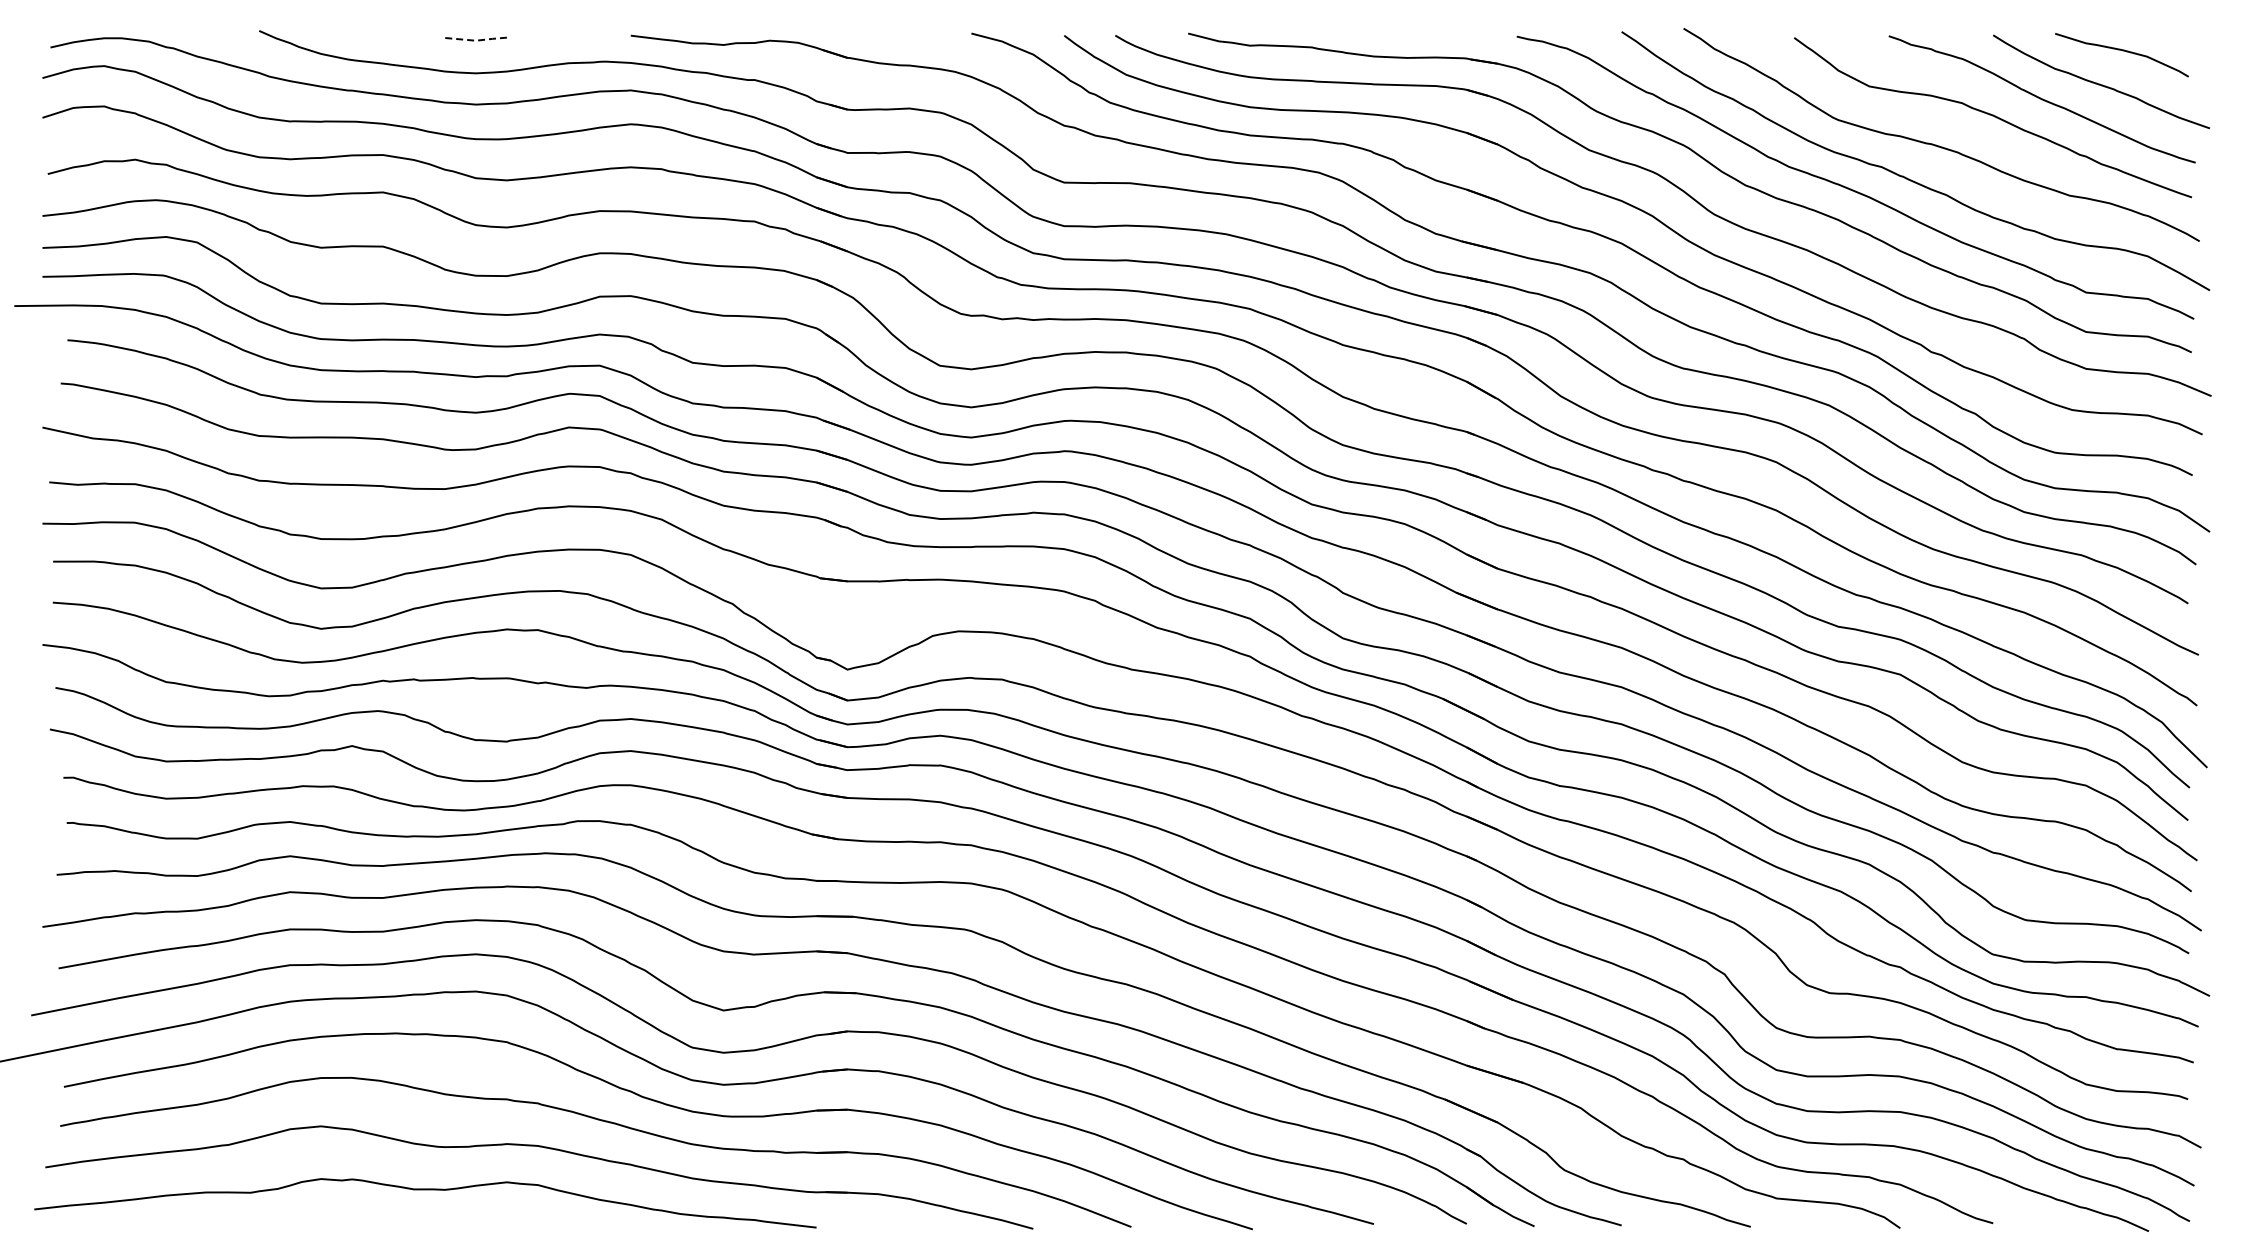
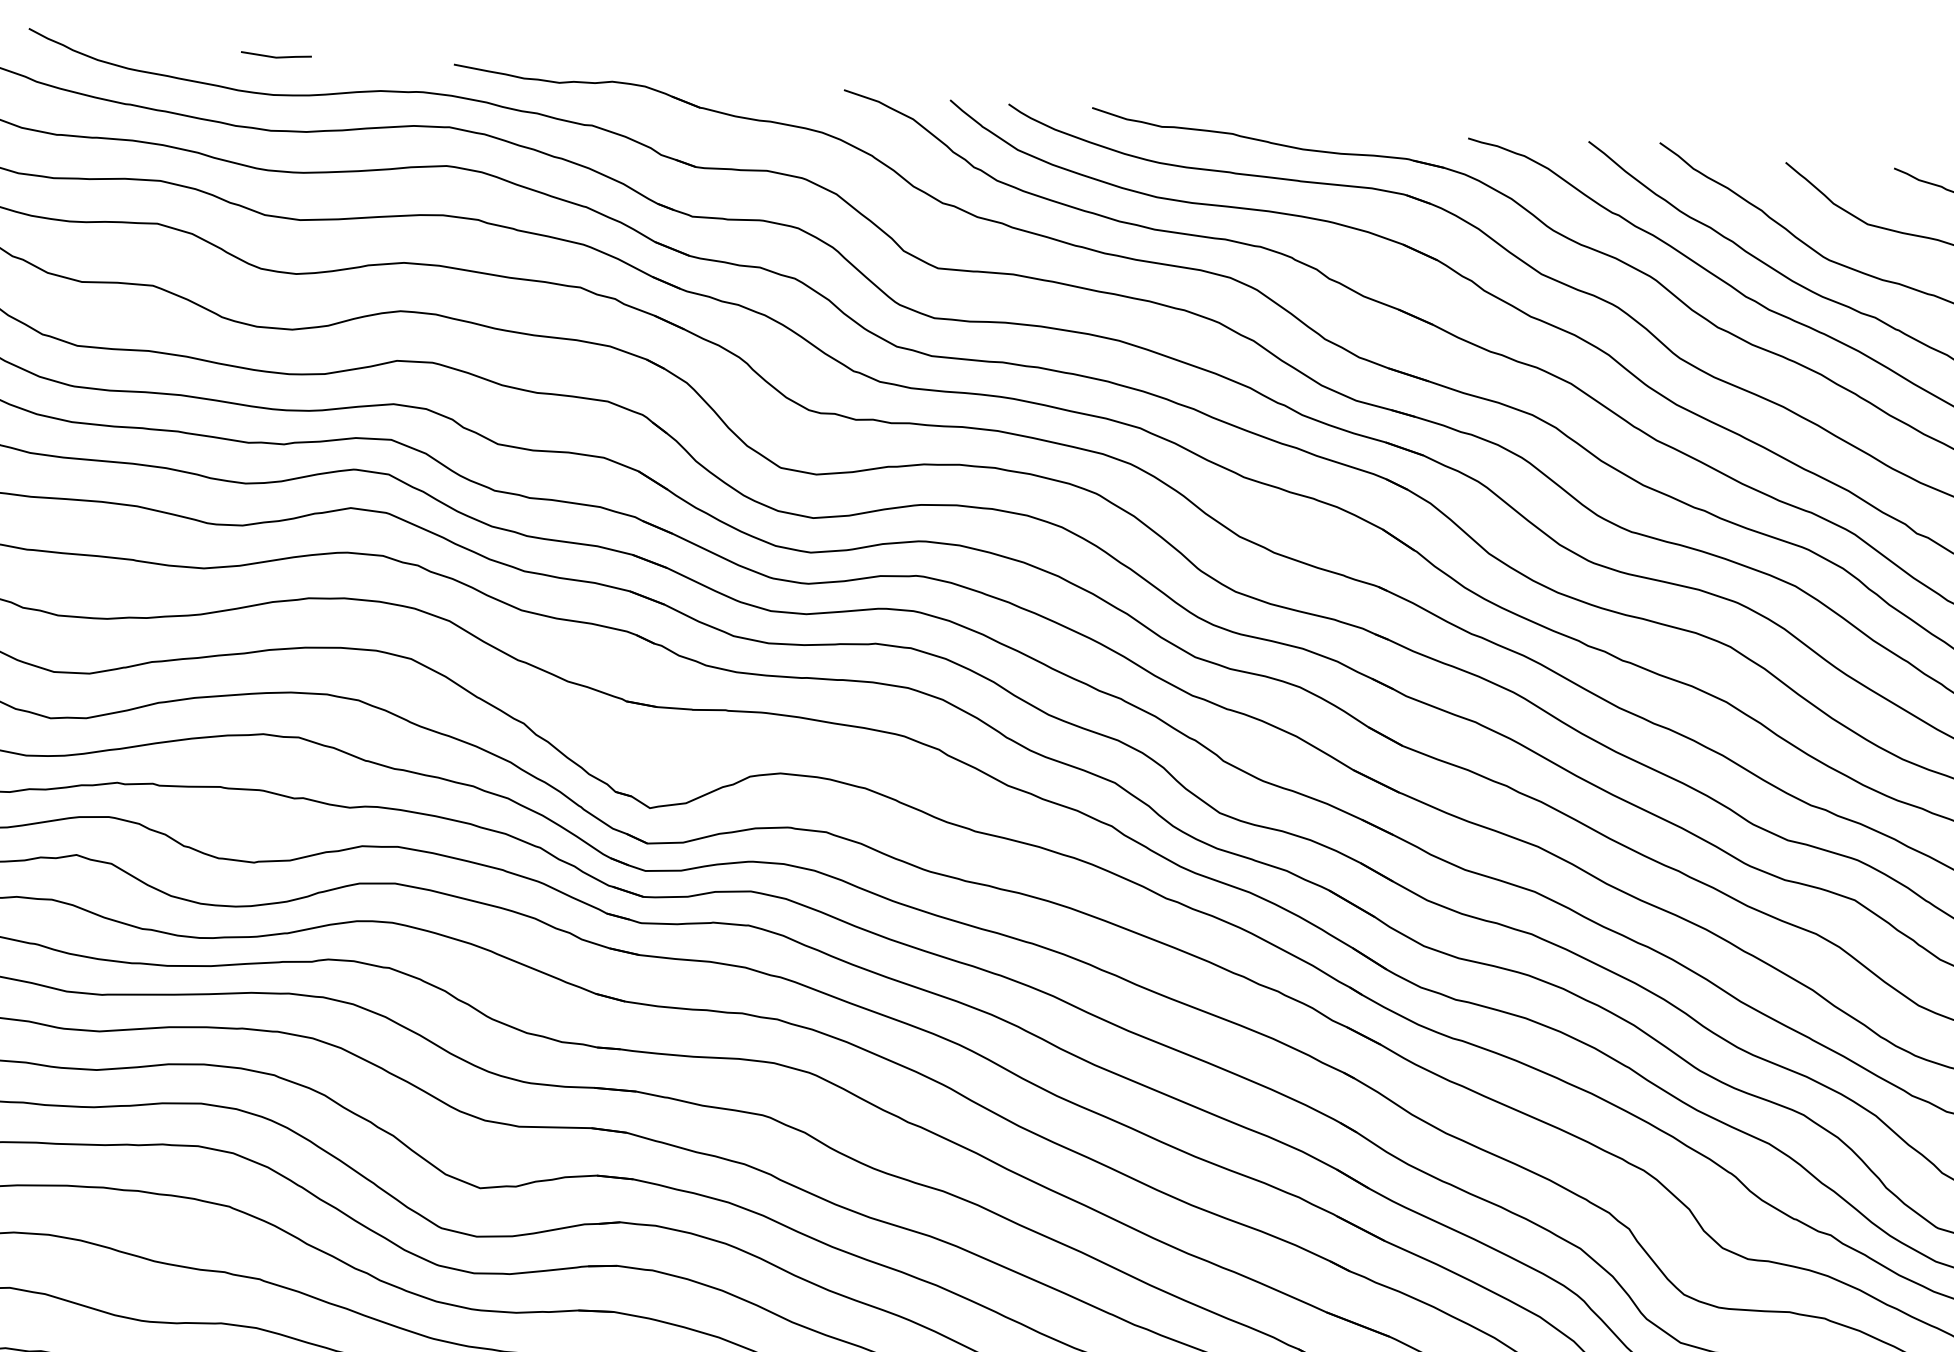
line: (475, 40) -> (275, 57), dashed -> solid

